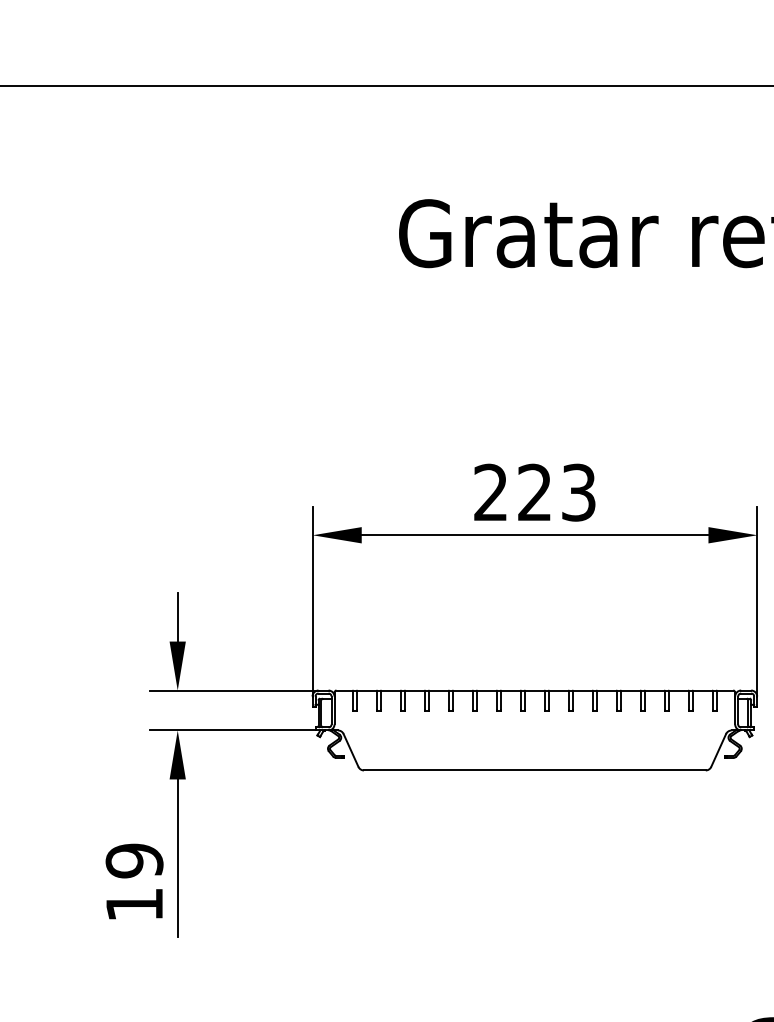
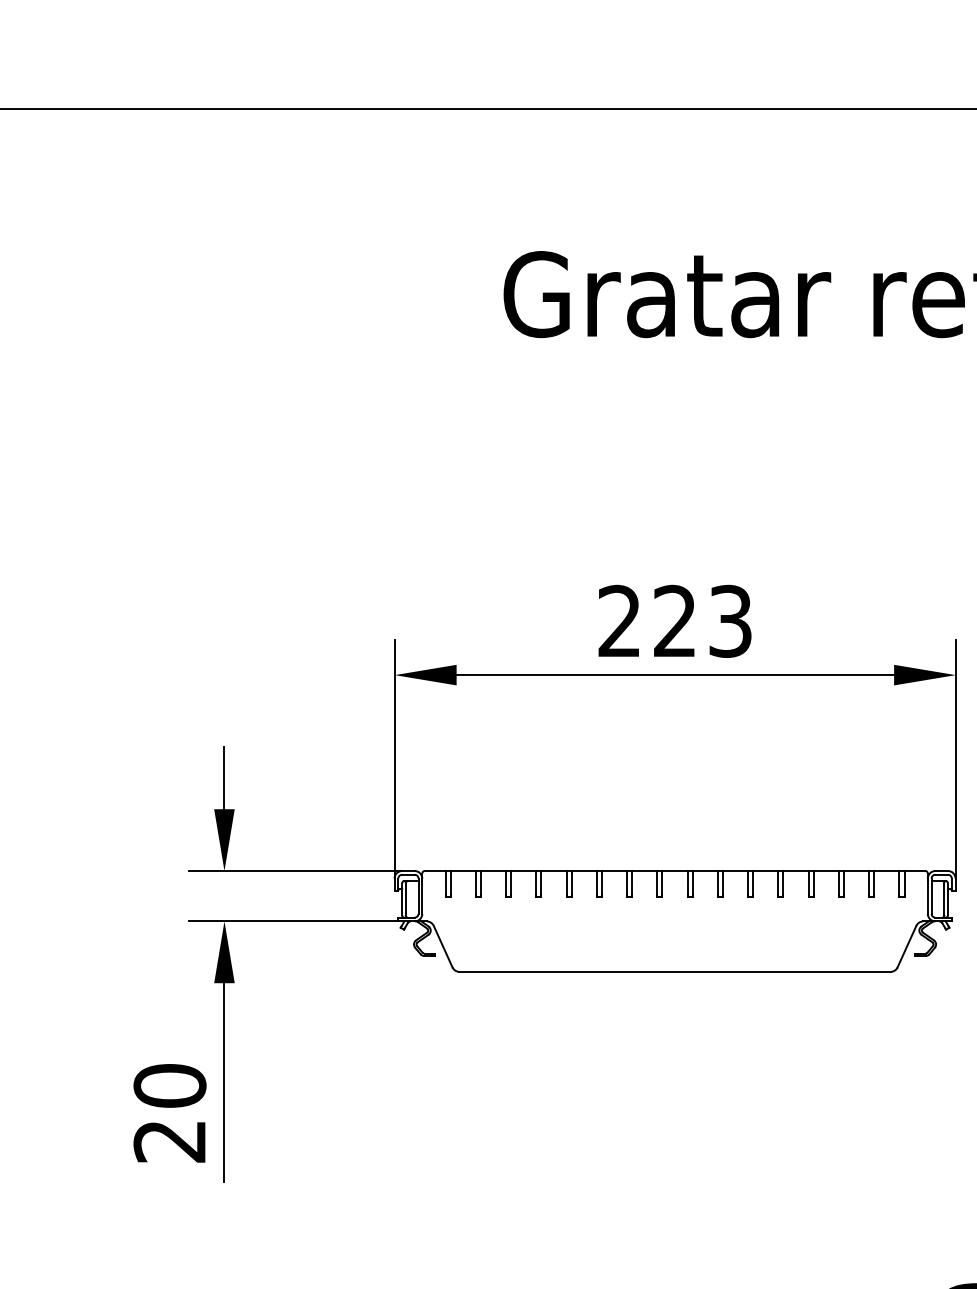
text: (134, 882) -> (169, 1113), 19 -> 20

